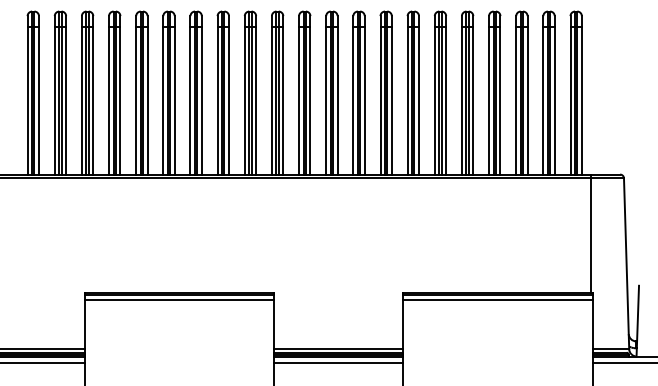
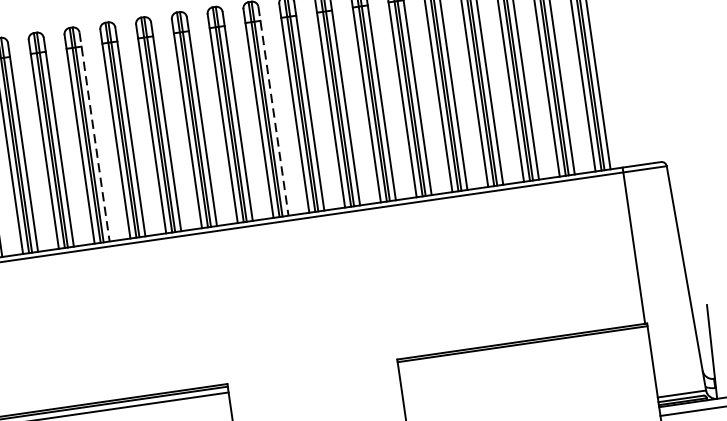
line: (201, 95) -> (94, 137), solid -> dashed
line: (337, 95) -> (273, 111), solid -> dashed
line: (497, 299) -> (523, 350), removed

